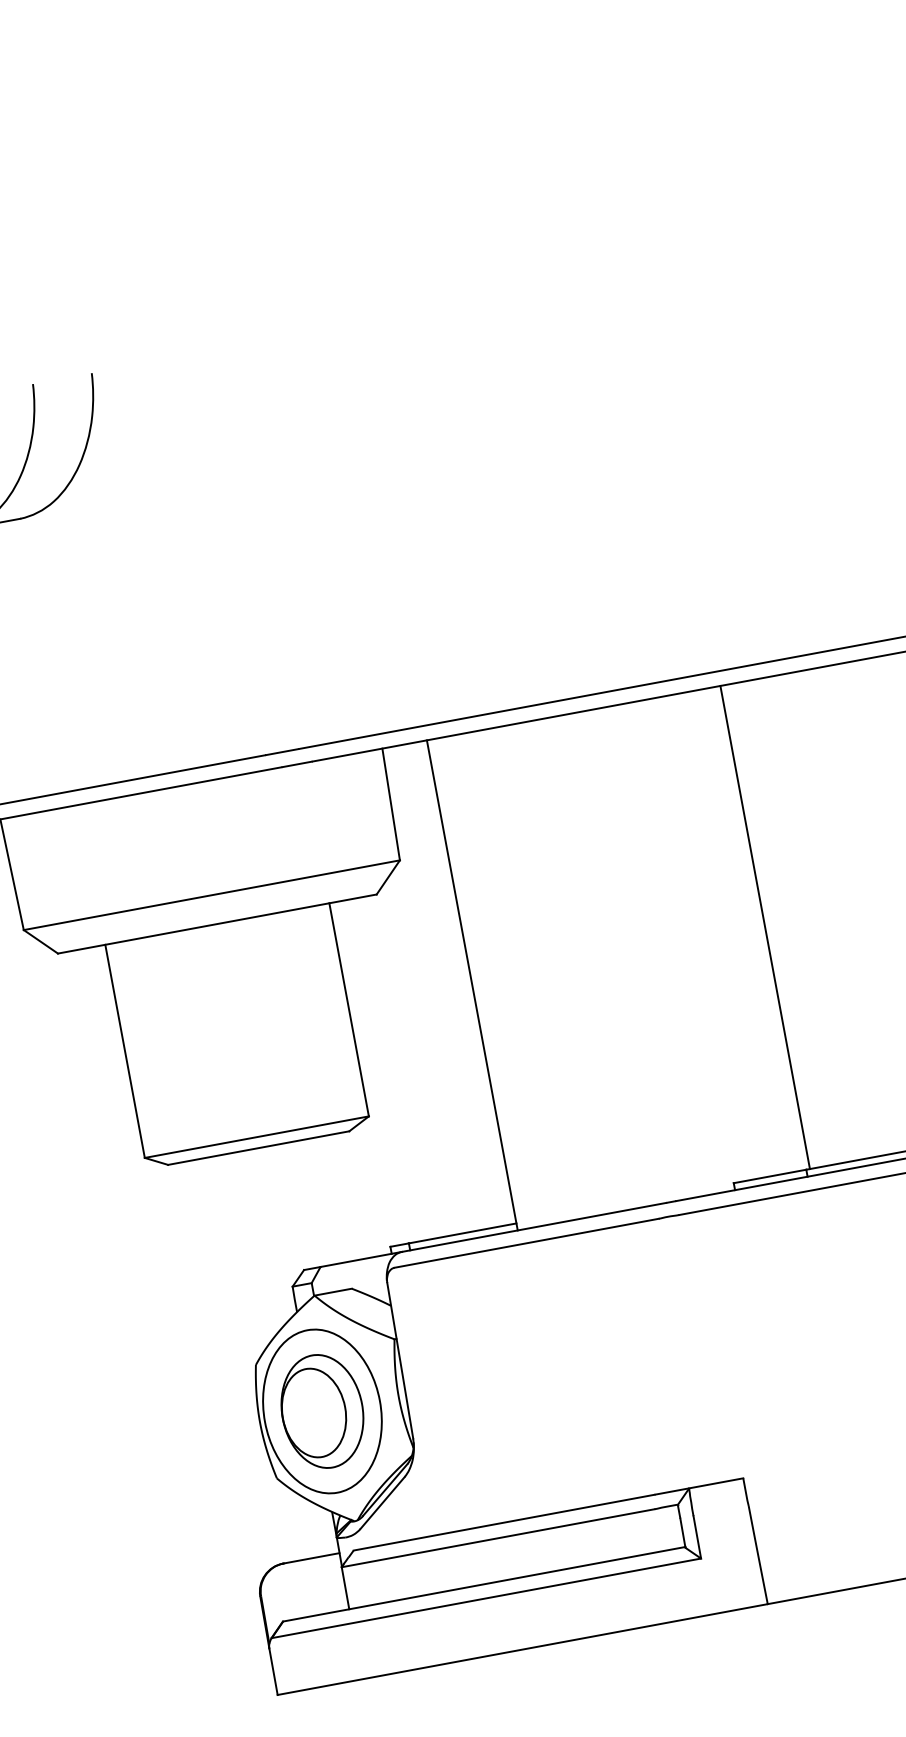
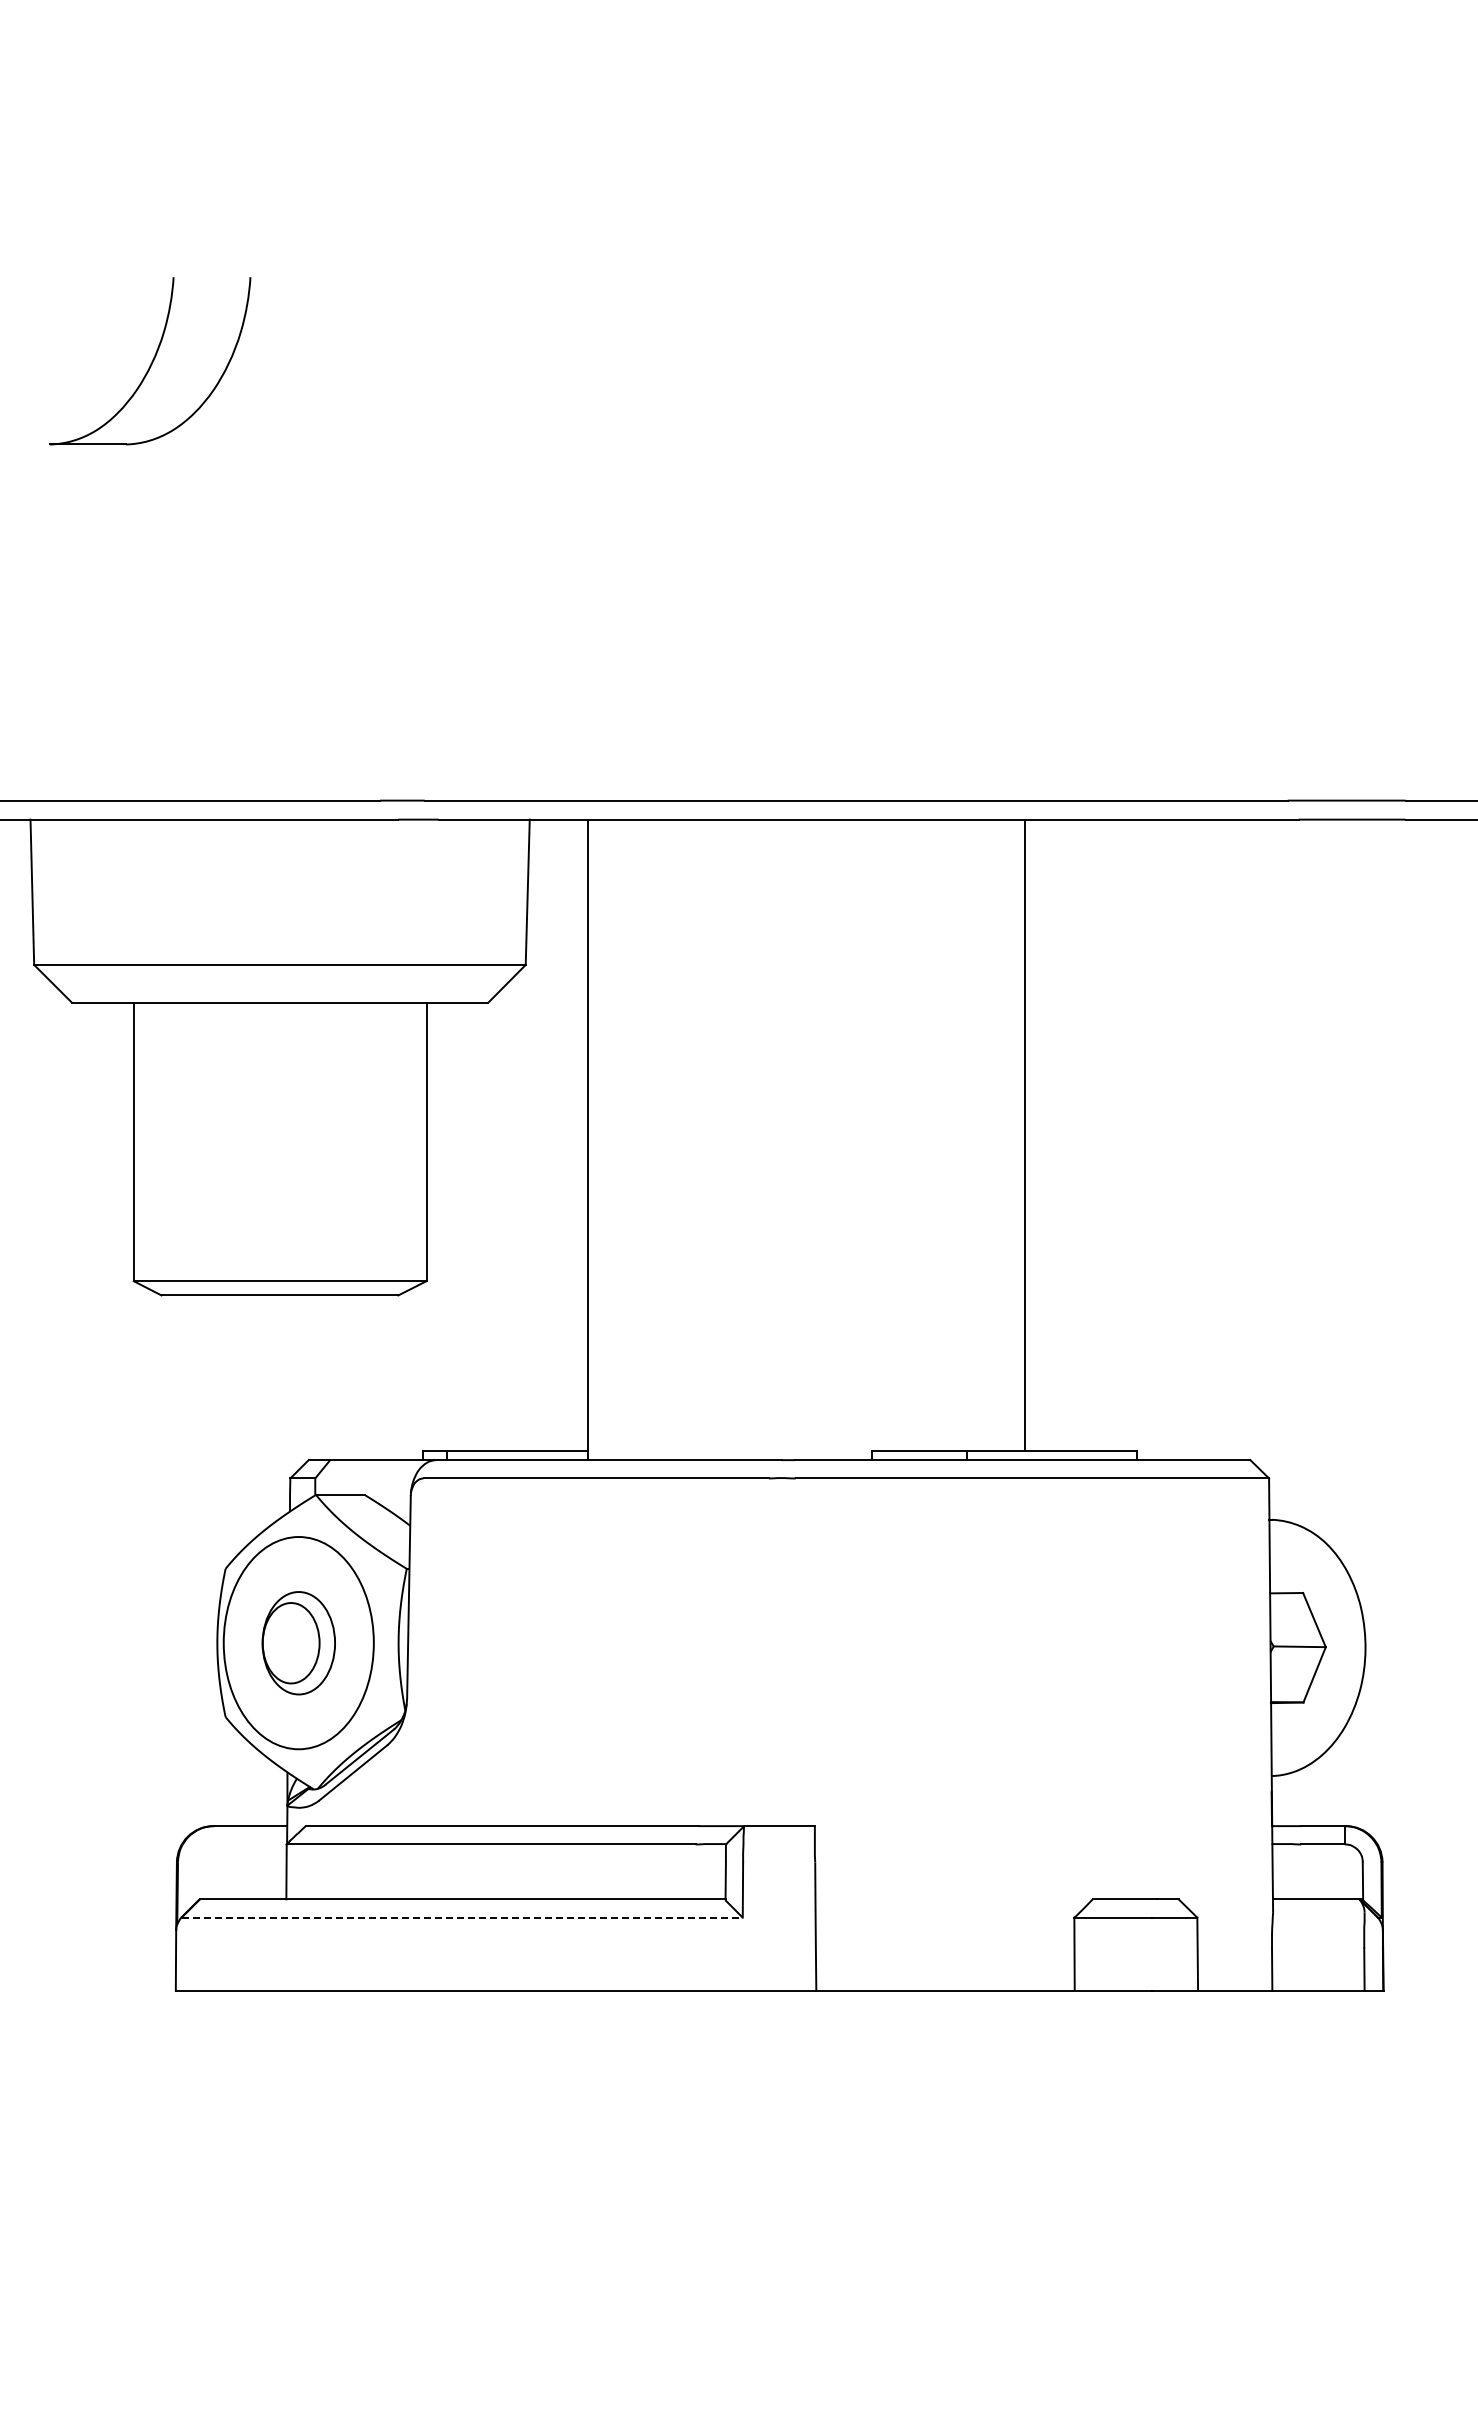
line: (765, 926) -> (1024, 1134), moved
part: (322, 1411) -> (298, 1643), size x0.7
line: (486, 1598) -> (462, 1917), solid -> dashed

